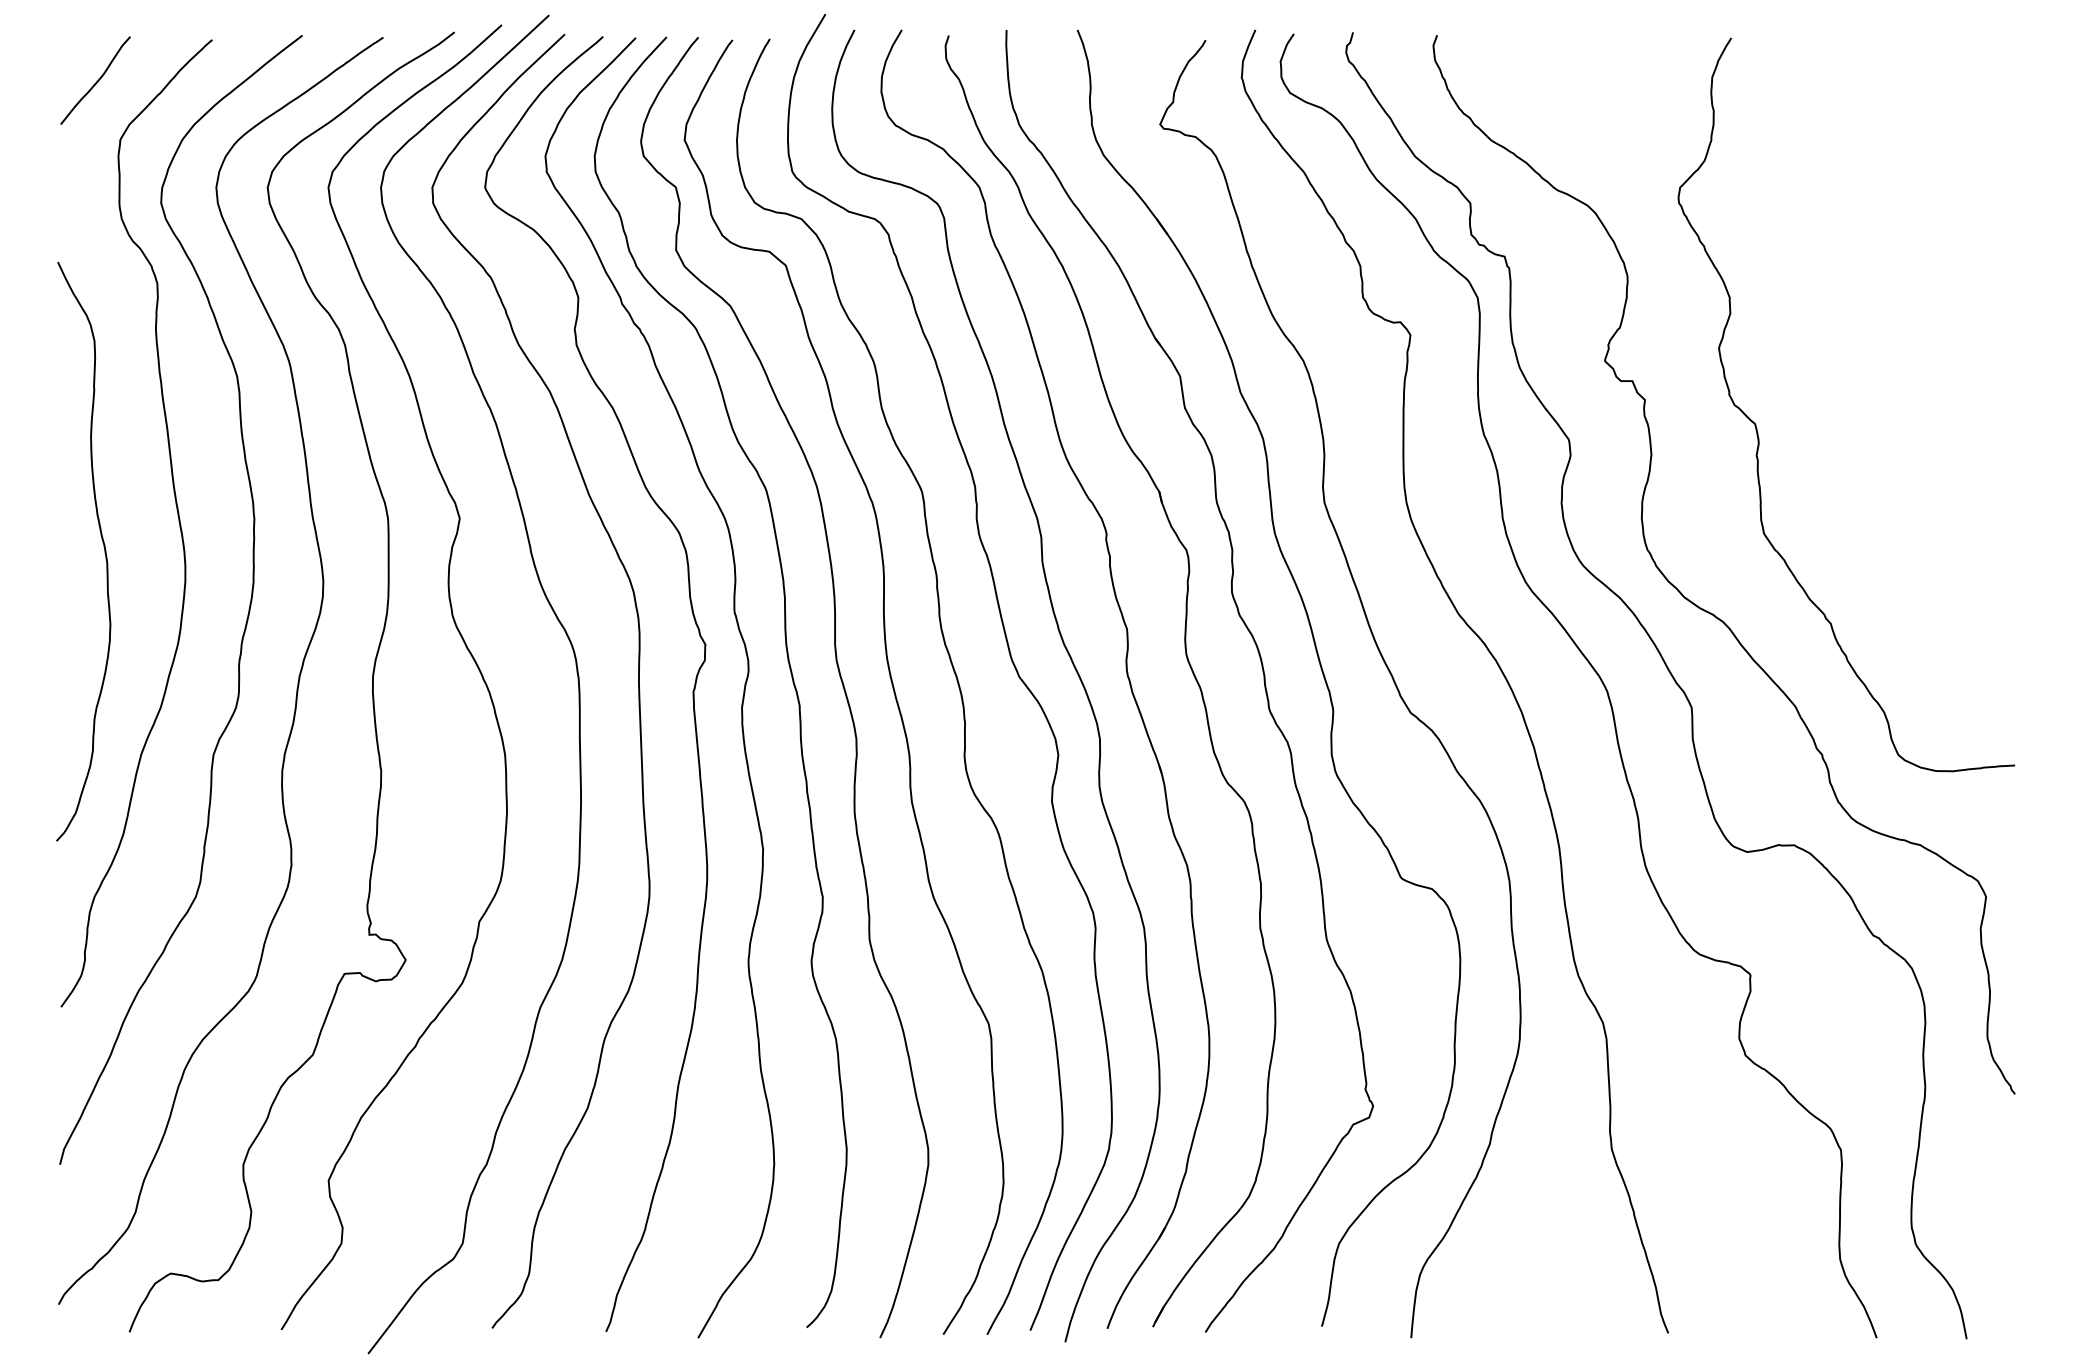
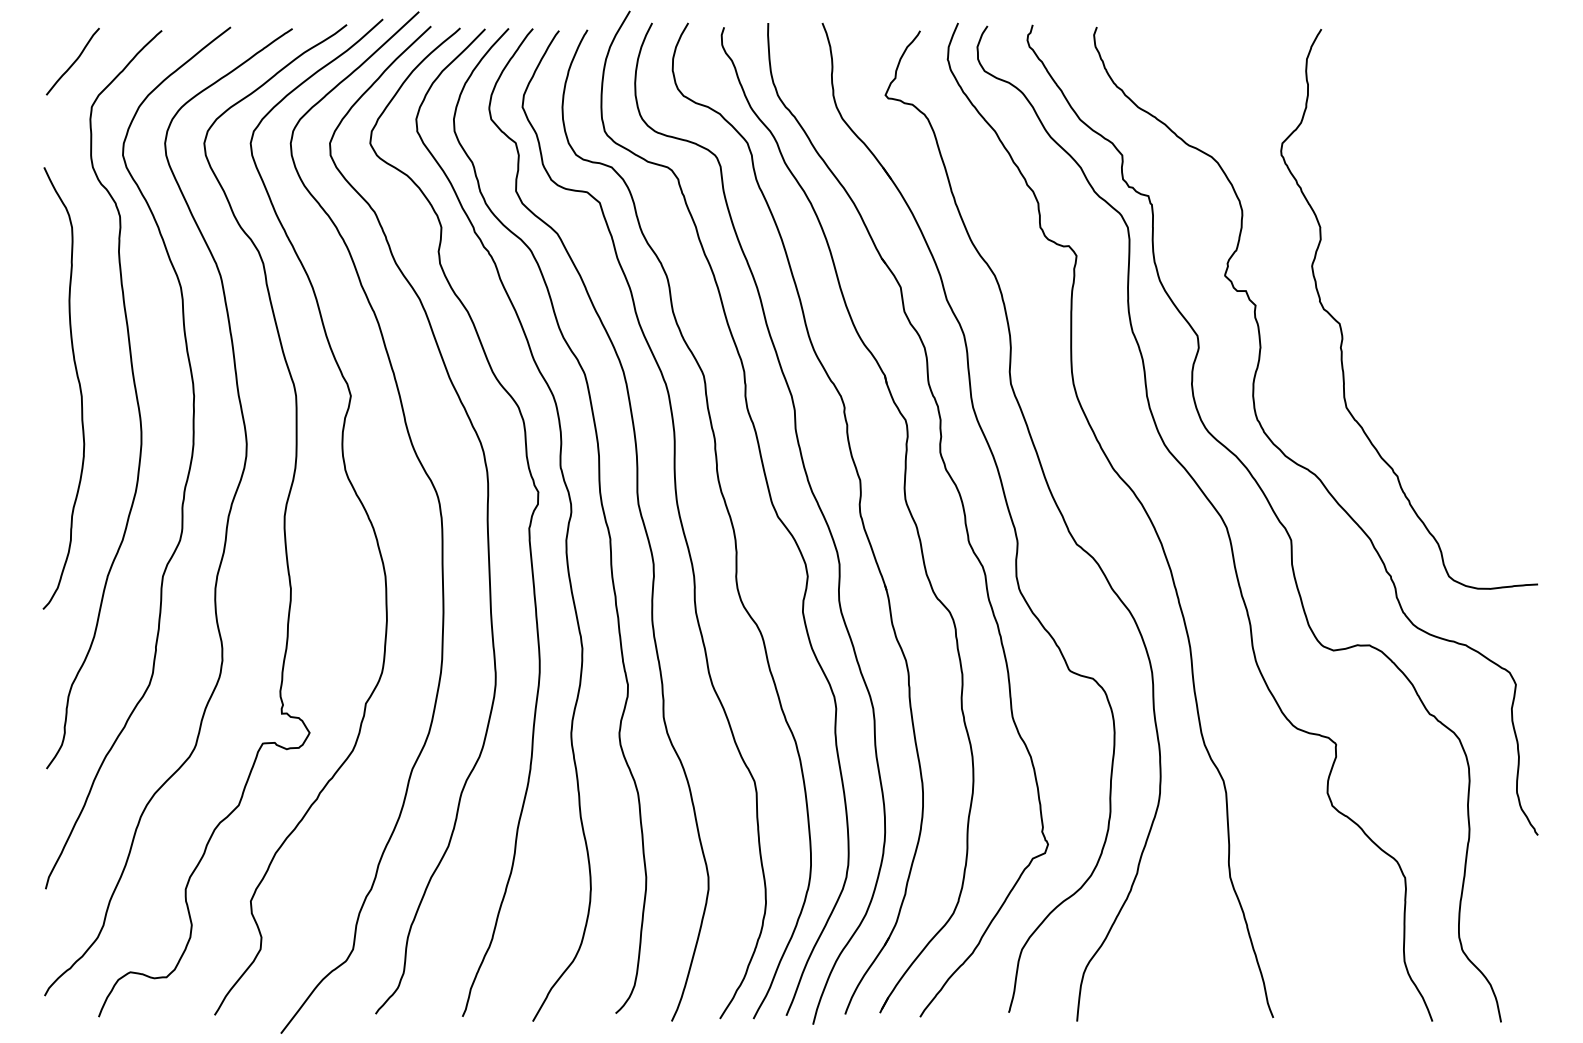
curve: (103, 547) -> (78, 385), moved

